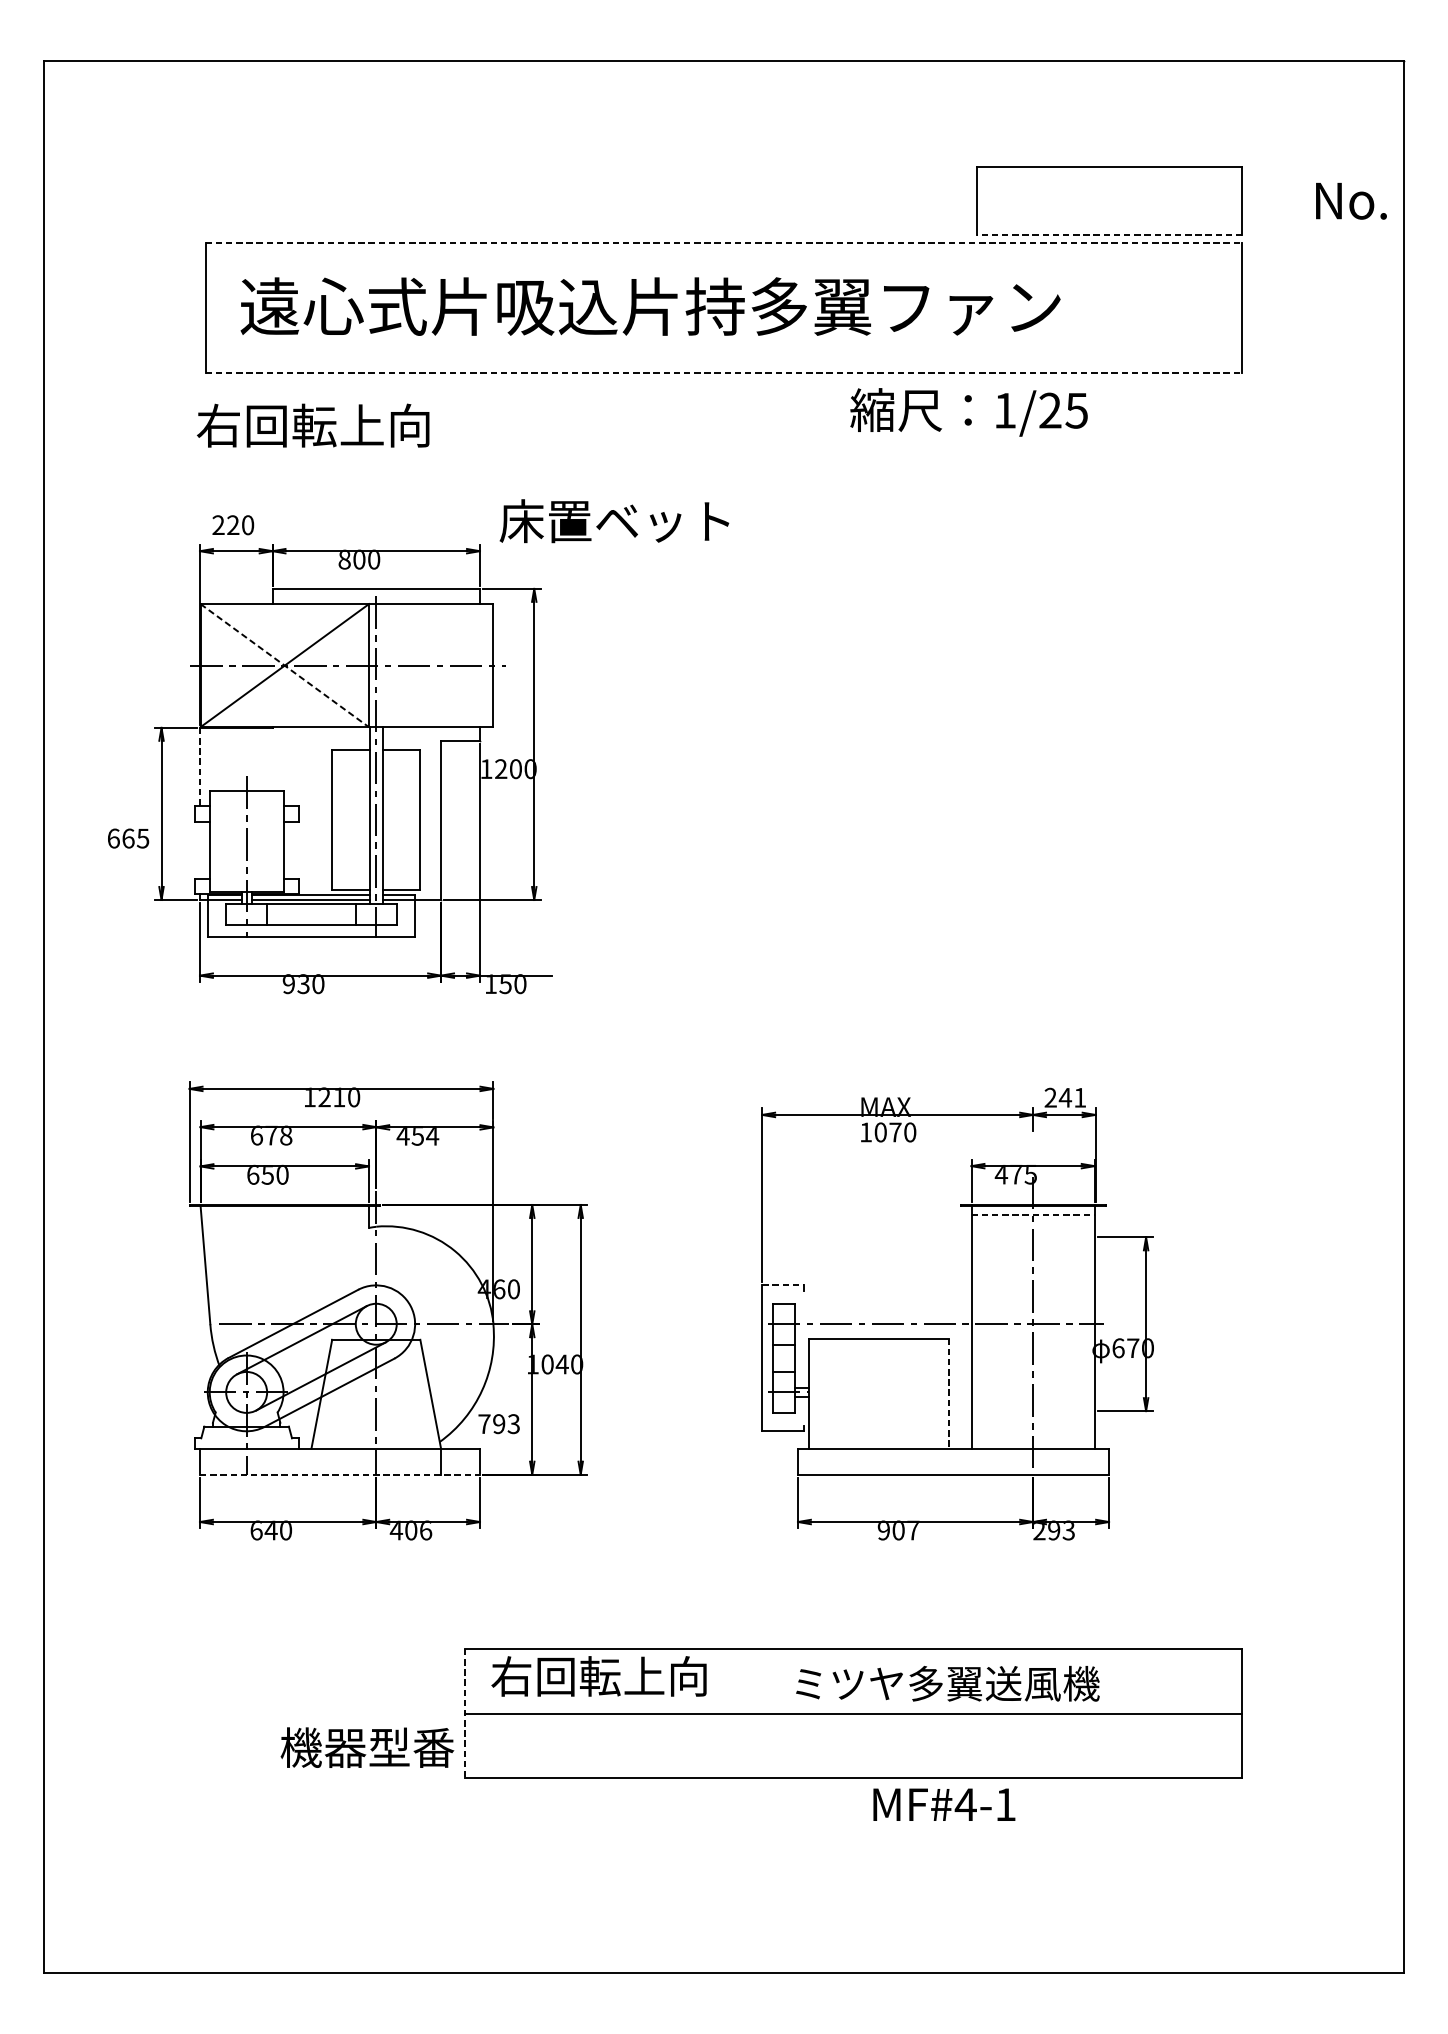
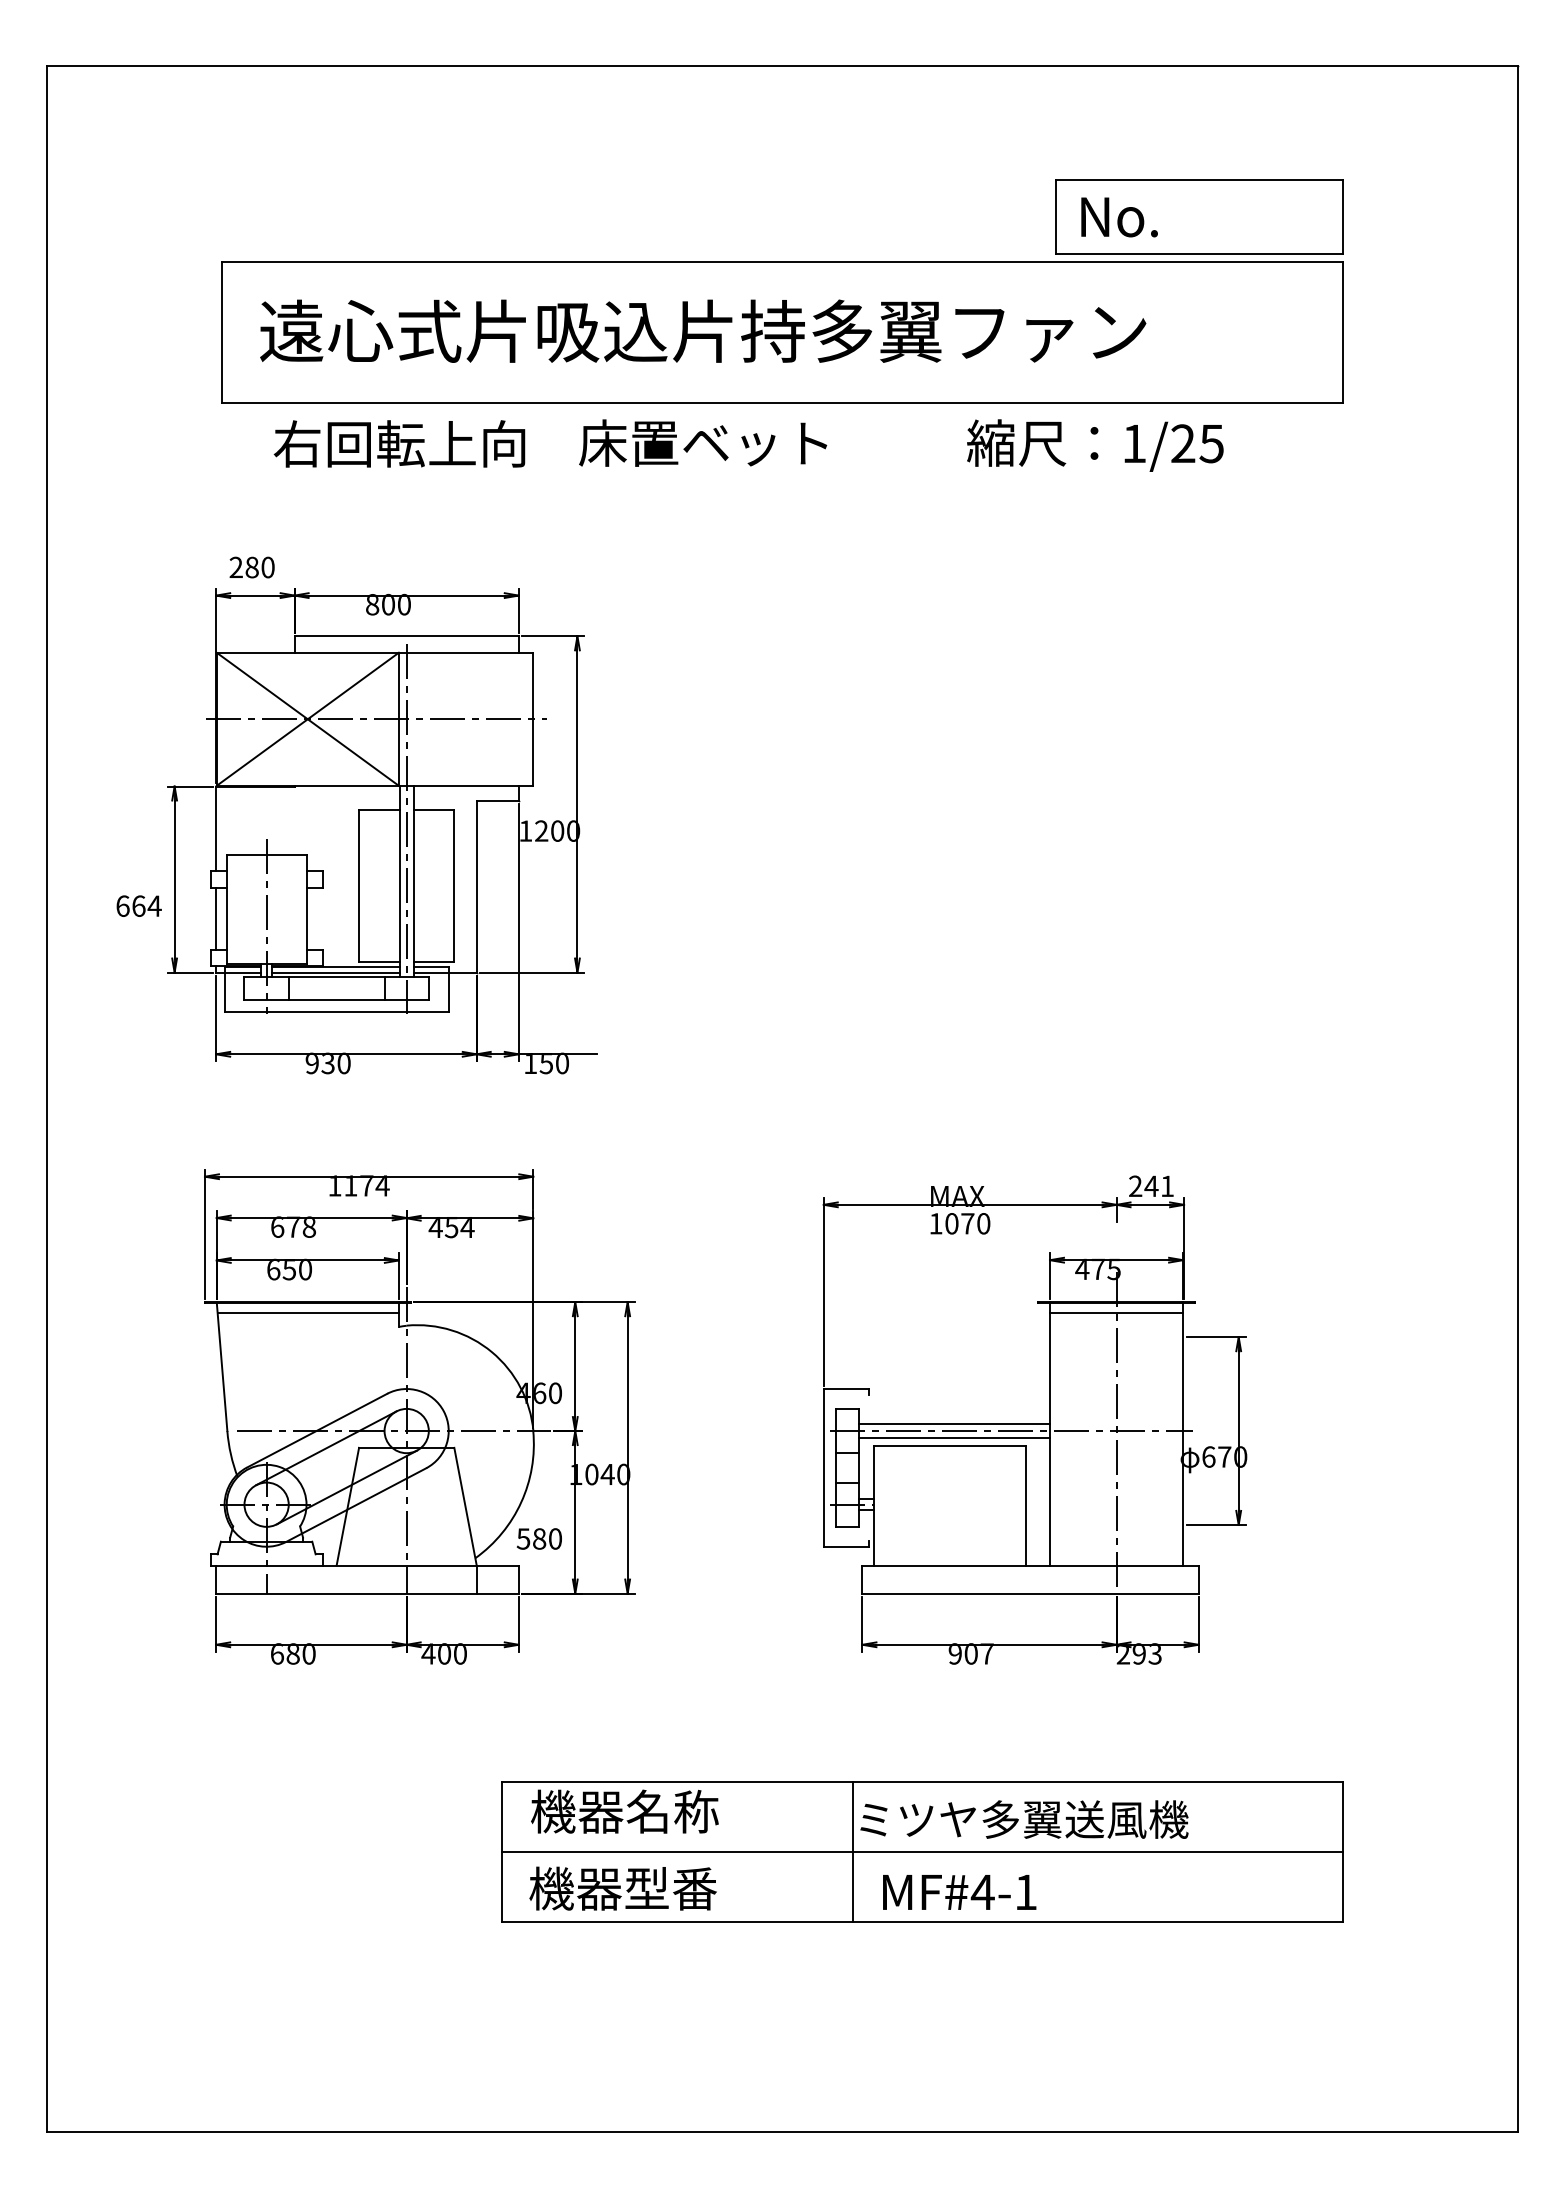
text: (1351, 201) -> (1119, 217), moved
line: (1108, 235) -> (1198, 254), dashed -> solid
line: (724, 242) -> (782, 262), dashed -> solid
line: (724, 372) -> (782, 402), dashed -> solid
text: (969, 412) -> (1095, 445), moved
text: (313, 425) -> (399, 443), moved
text: (614, 520) -> (703, 442), moved
text: (232, 525) -> (251, 567), 220 -> 280
line: (284, 665) -> (307, 719), dashed -> solid
line: (200, 767) -> (216, 829), dashed -> solid
text: (142, 837) -> (154, 905), 665 -> 664
line: (200, 849) -> (216, 918), added
text: (339, 1097) -> (366, 1185), 1210 -> 1174
line: (284, 1215) -> (307, 1313), added
line: (1033, 1215) -> (1116, 1313), dashed -> solid
line: (783, 1285) -> (846, 1389), dashed -> solid
line: (883, 1318) -> (954, 1424), added
line: (883, 1331) -> (954, 1438), added
line: (948, 1394) -> (1025, 1506), dashed -> solid
text: (498, 1423) -> (538, 1538), 793 -> 580
line: (340, 1474) -> (367, 1593), dashed -> solid
text: (271, 1530) -> (293, 1653), 640 -> 680
text: (426, 1530) -> (460, 1653), 406 -> 400
text: (599, 1676) -> (647, 1811), 右回転上向 -> 機器名称
line: (788, 1713) -> (852, 1851), added
line: (464, 1714) -> (502, 1852), dashed -> solid
text: (366, 1747) -> (622, 1888), moved
text: (944, 1804) -> (959, 1892), moved

